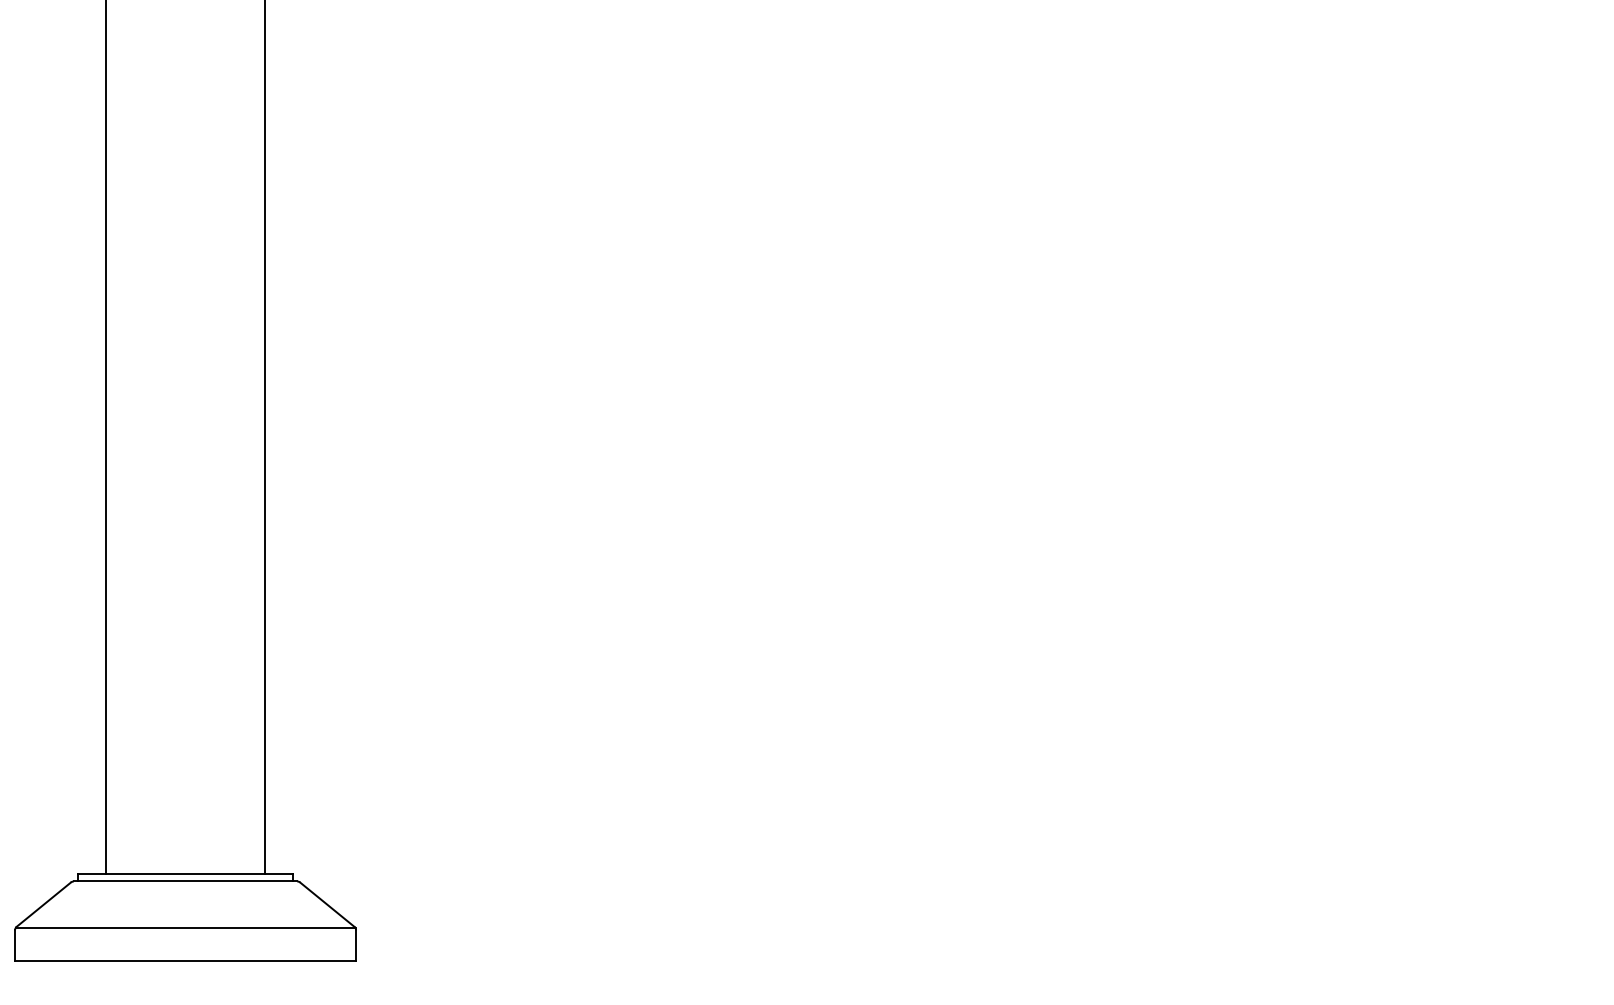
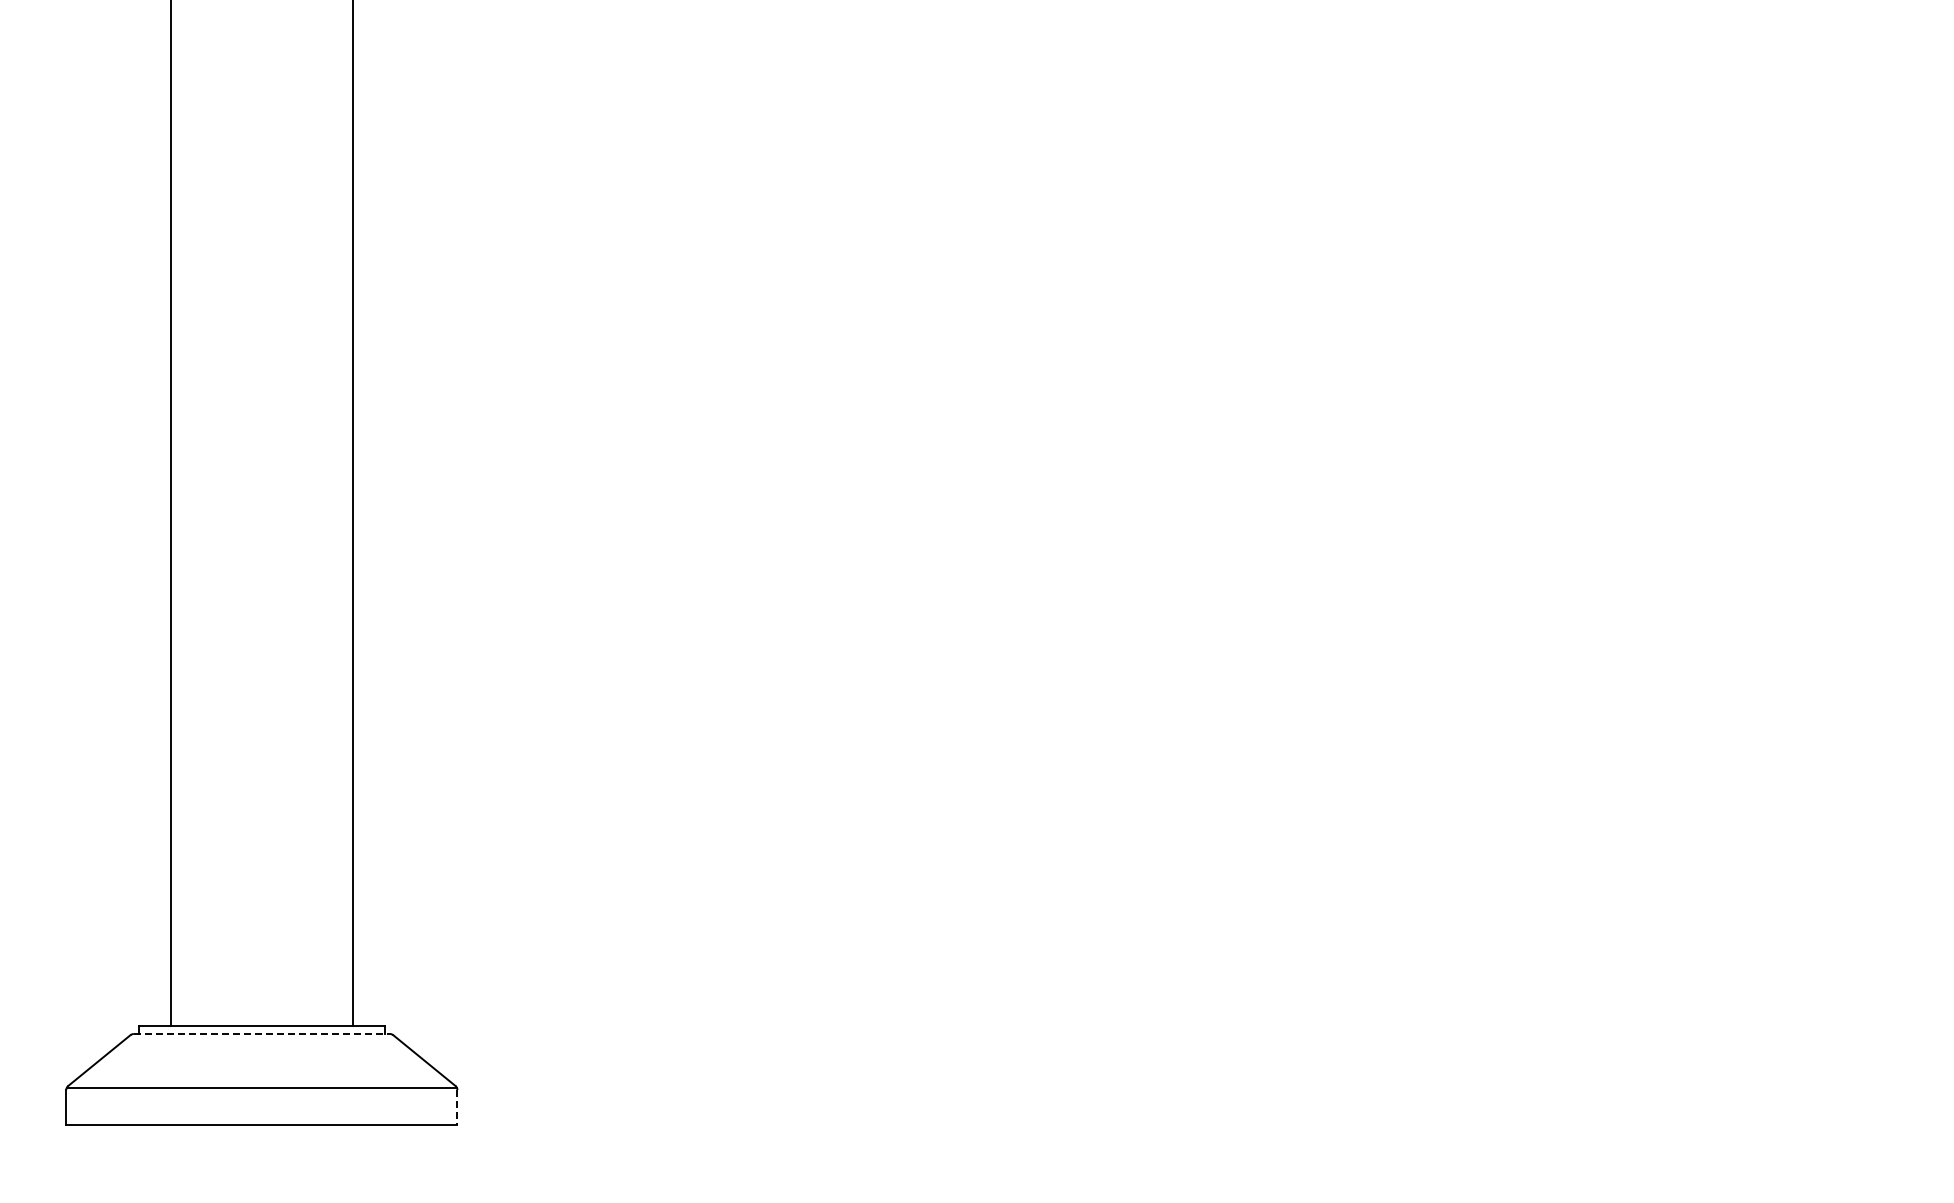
line: (186, 881) -> (262, 1033), solid -> dashed
line: (356, 946) -> (457, 1108), solid -> dashed

